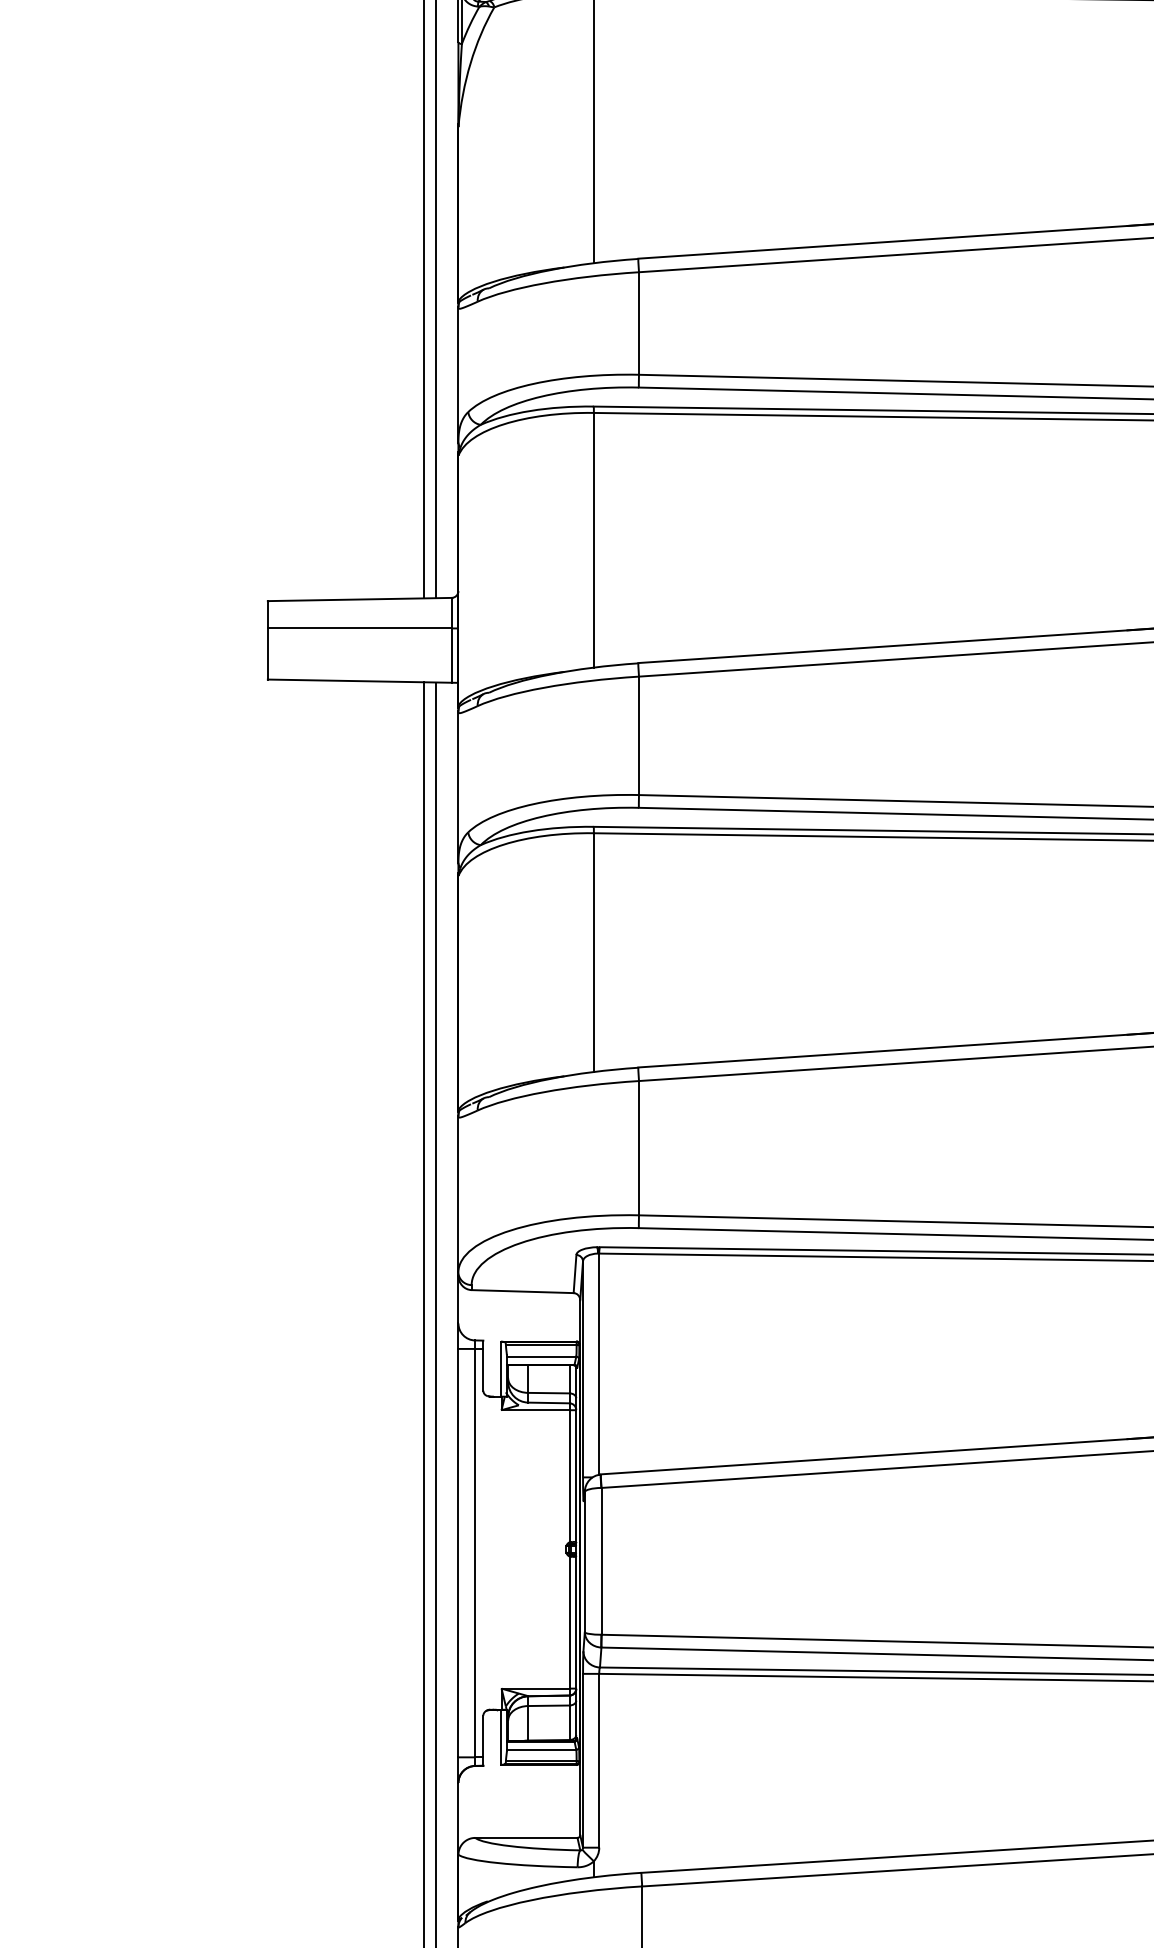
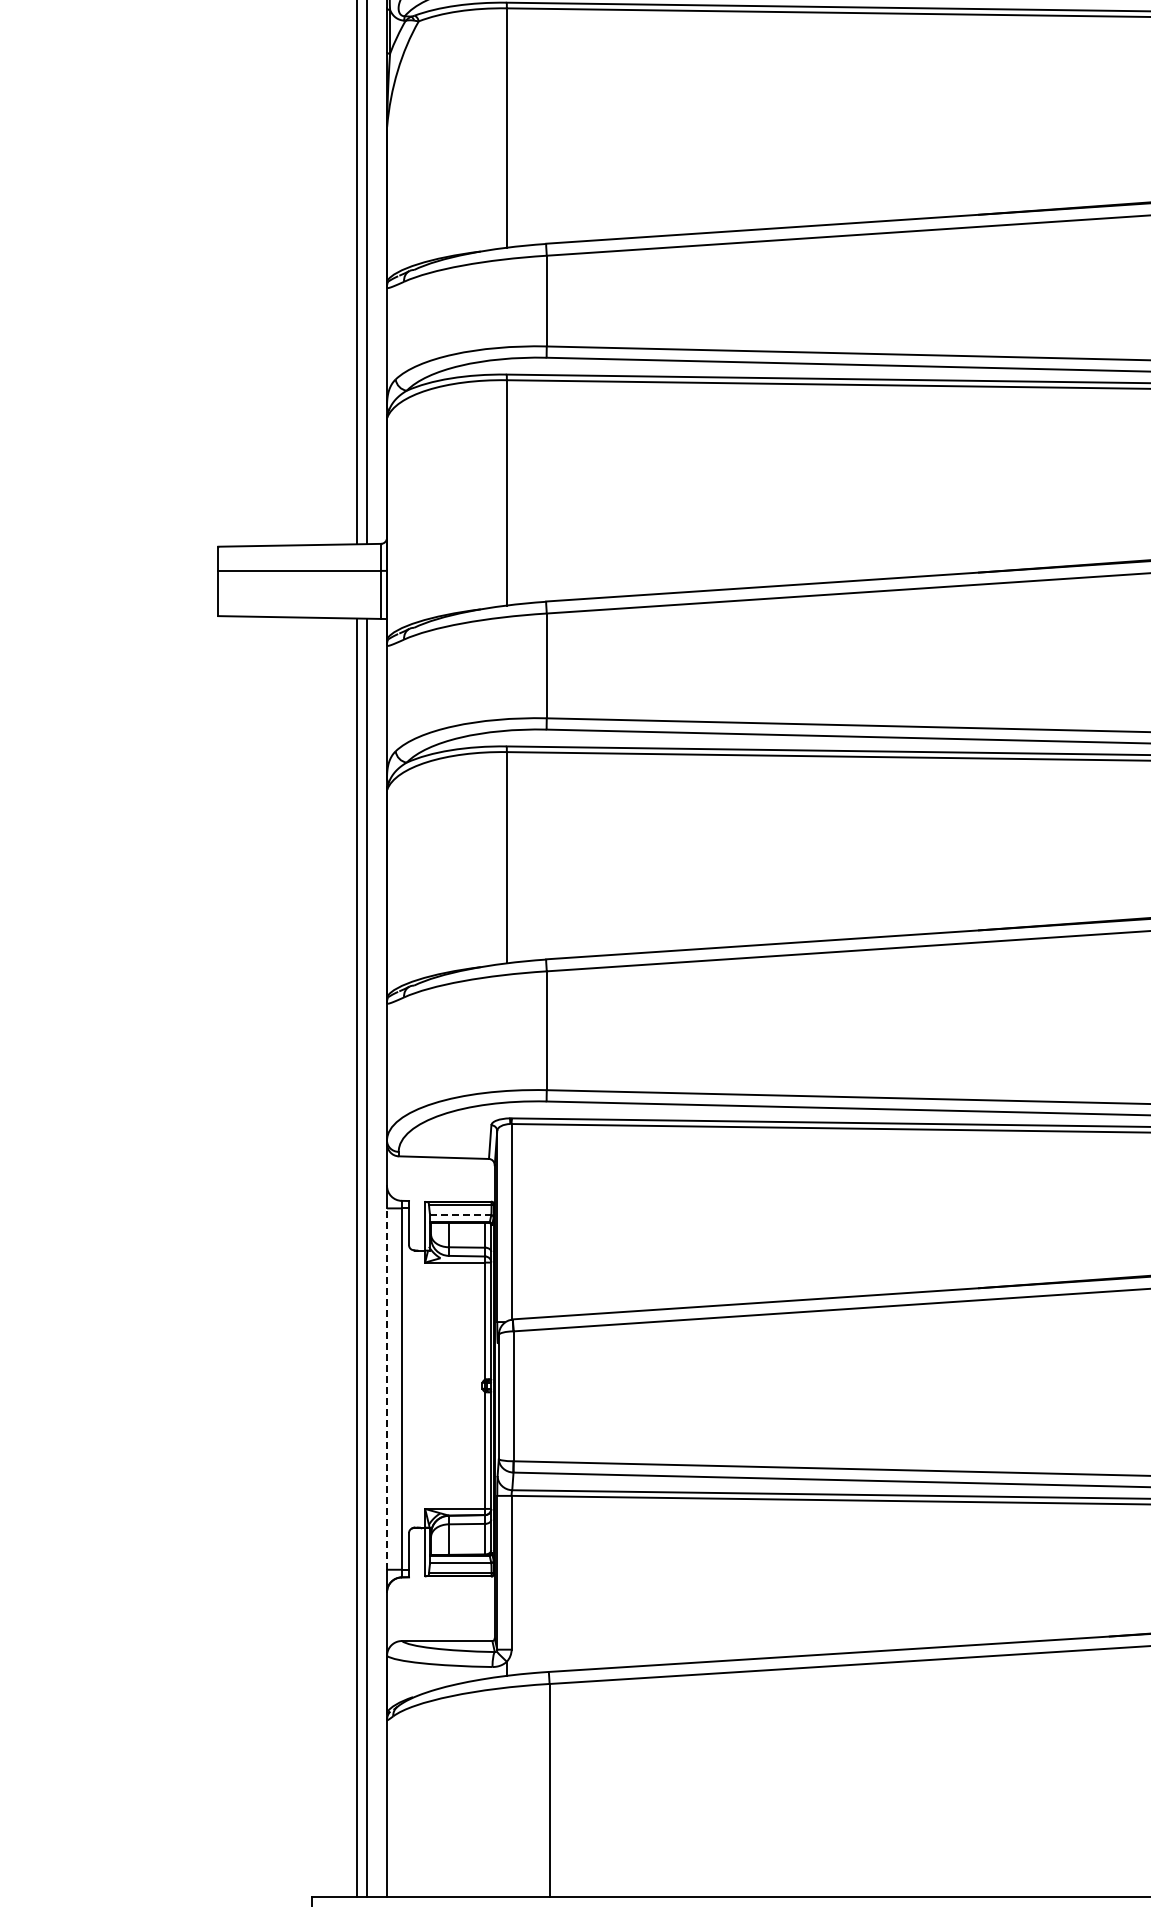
line: (541, 1356) -> (460, 1215), solid -> dashed
line: (458, 1553) -> (387, 1389), solid -> dashed

